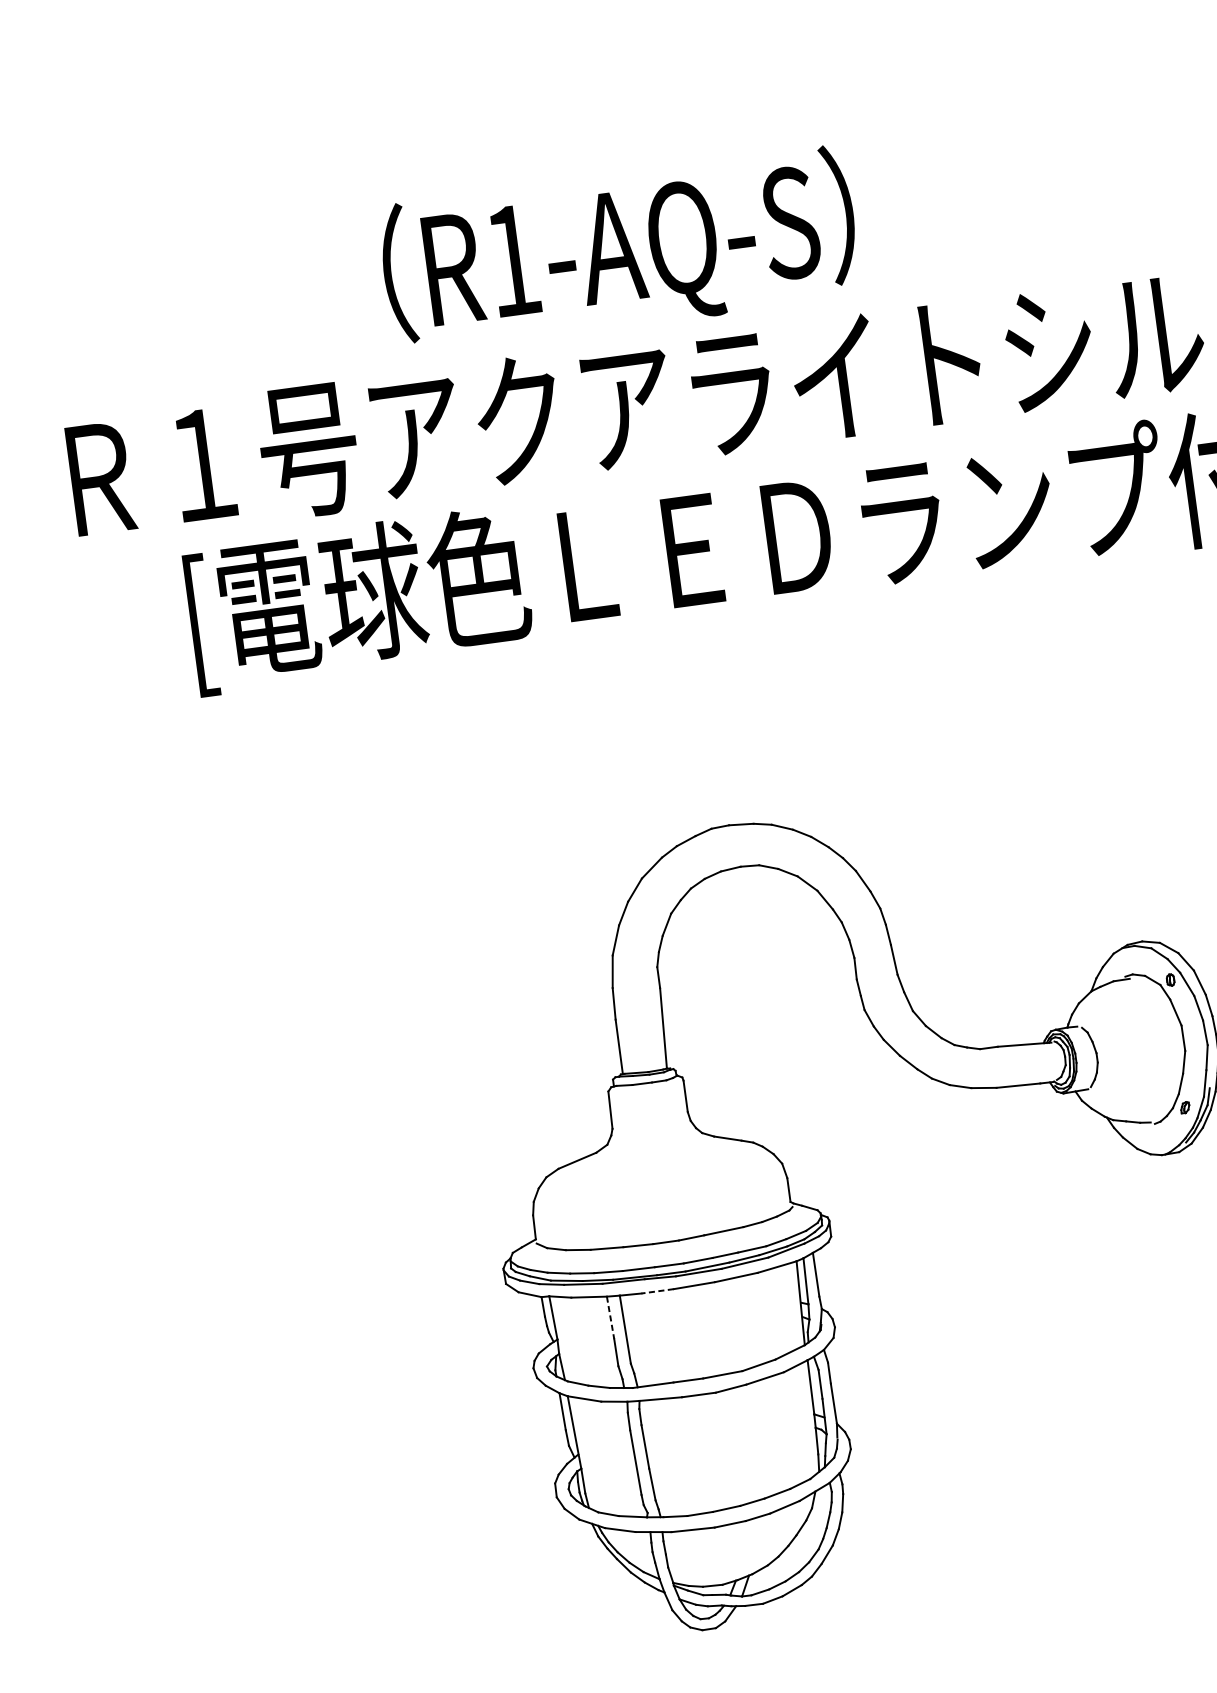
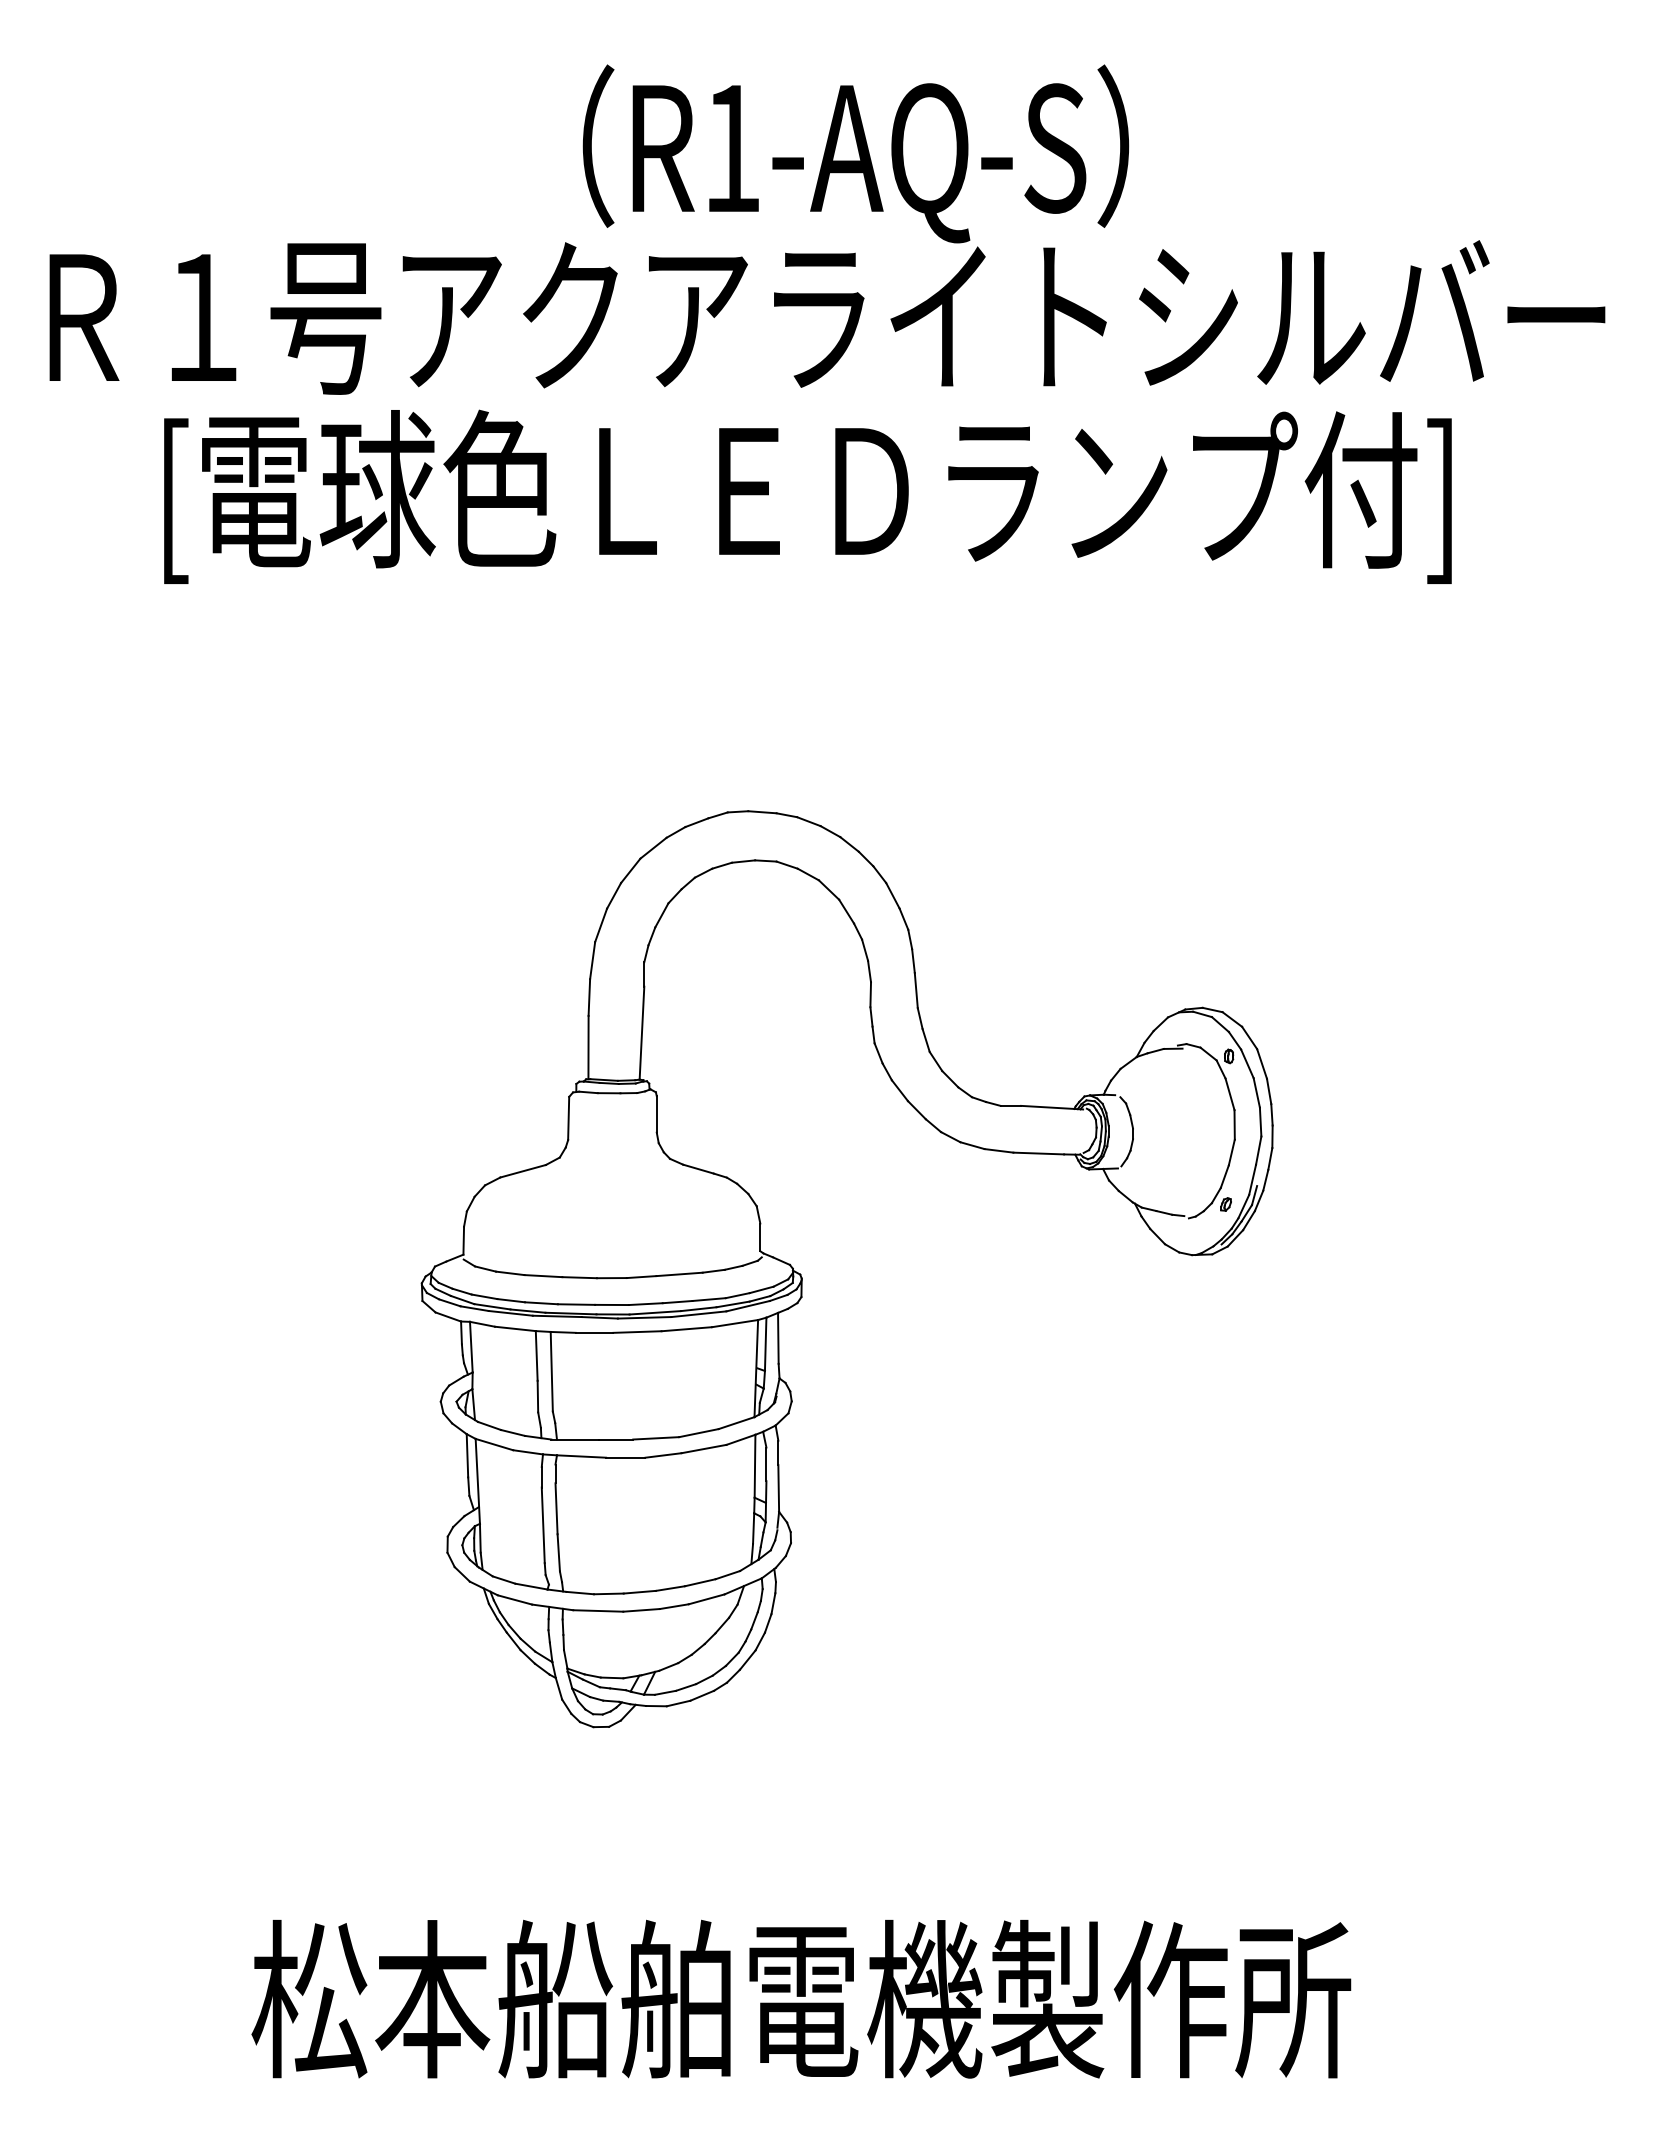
text: (619, 250) -> (855, 153), moved
line: (657, 1291) -> (594, 1332), dashed -> solid
line: (610, 1317) -> (536, 1355), dashed -> solid

